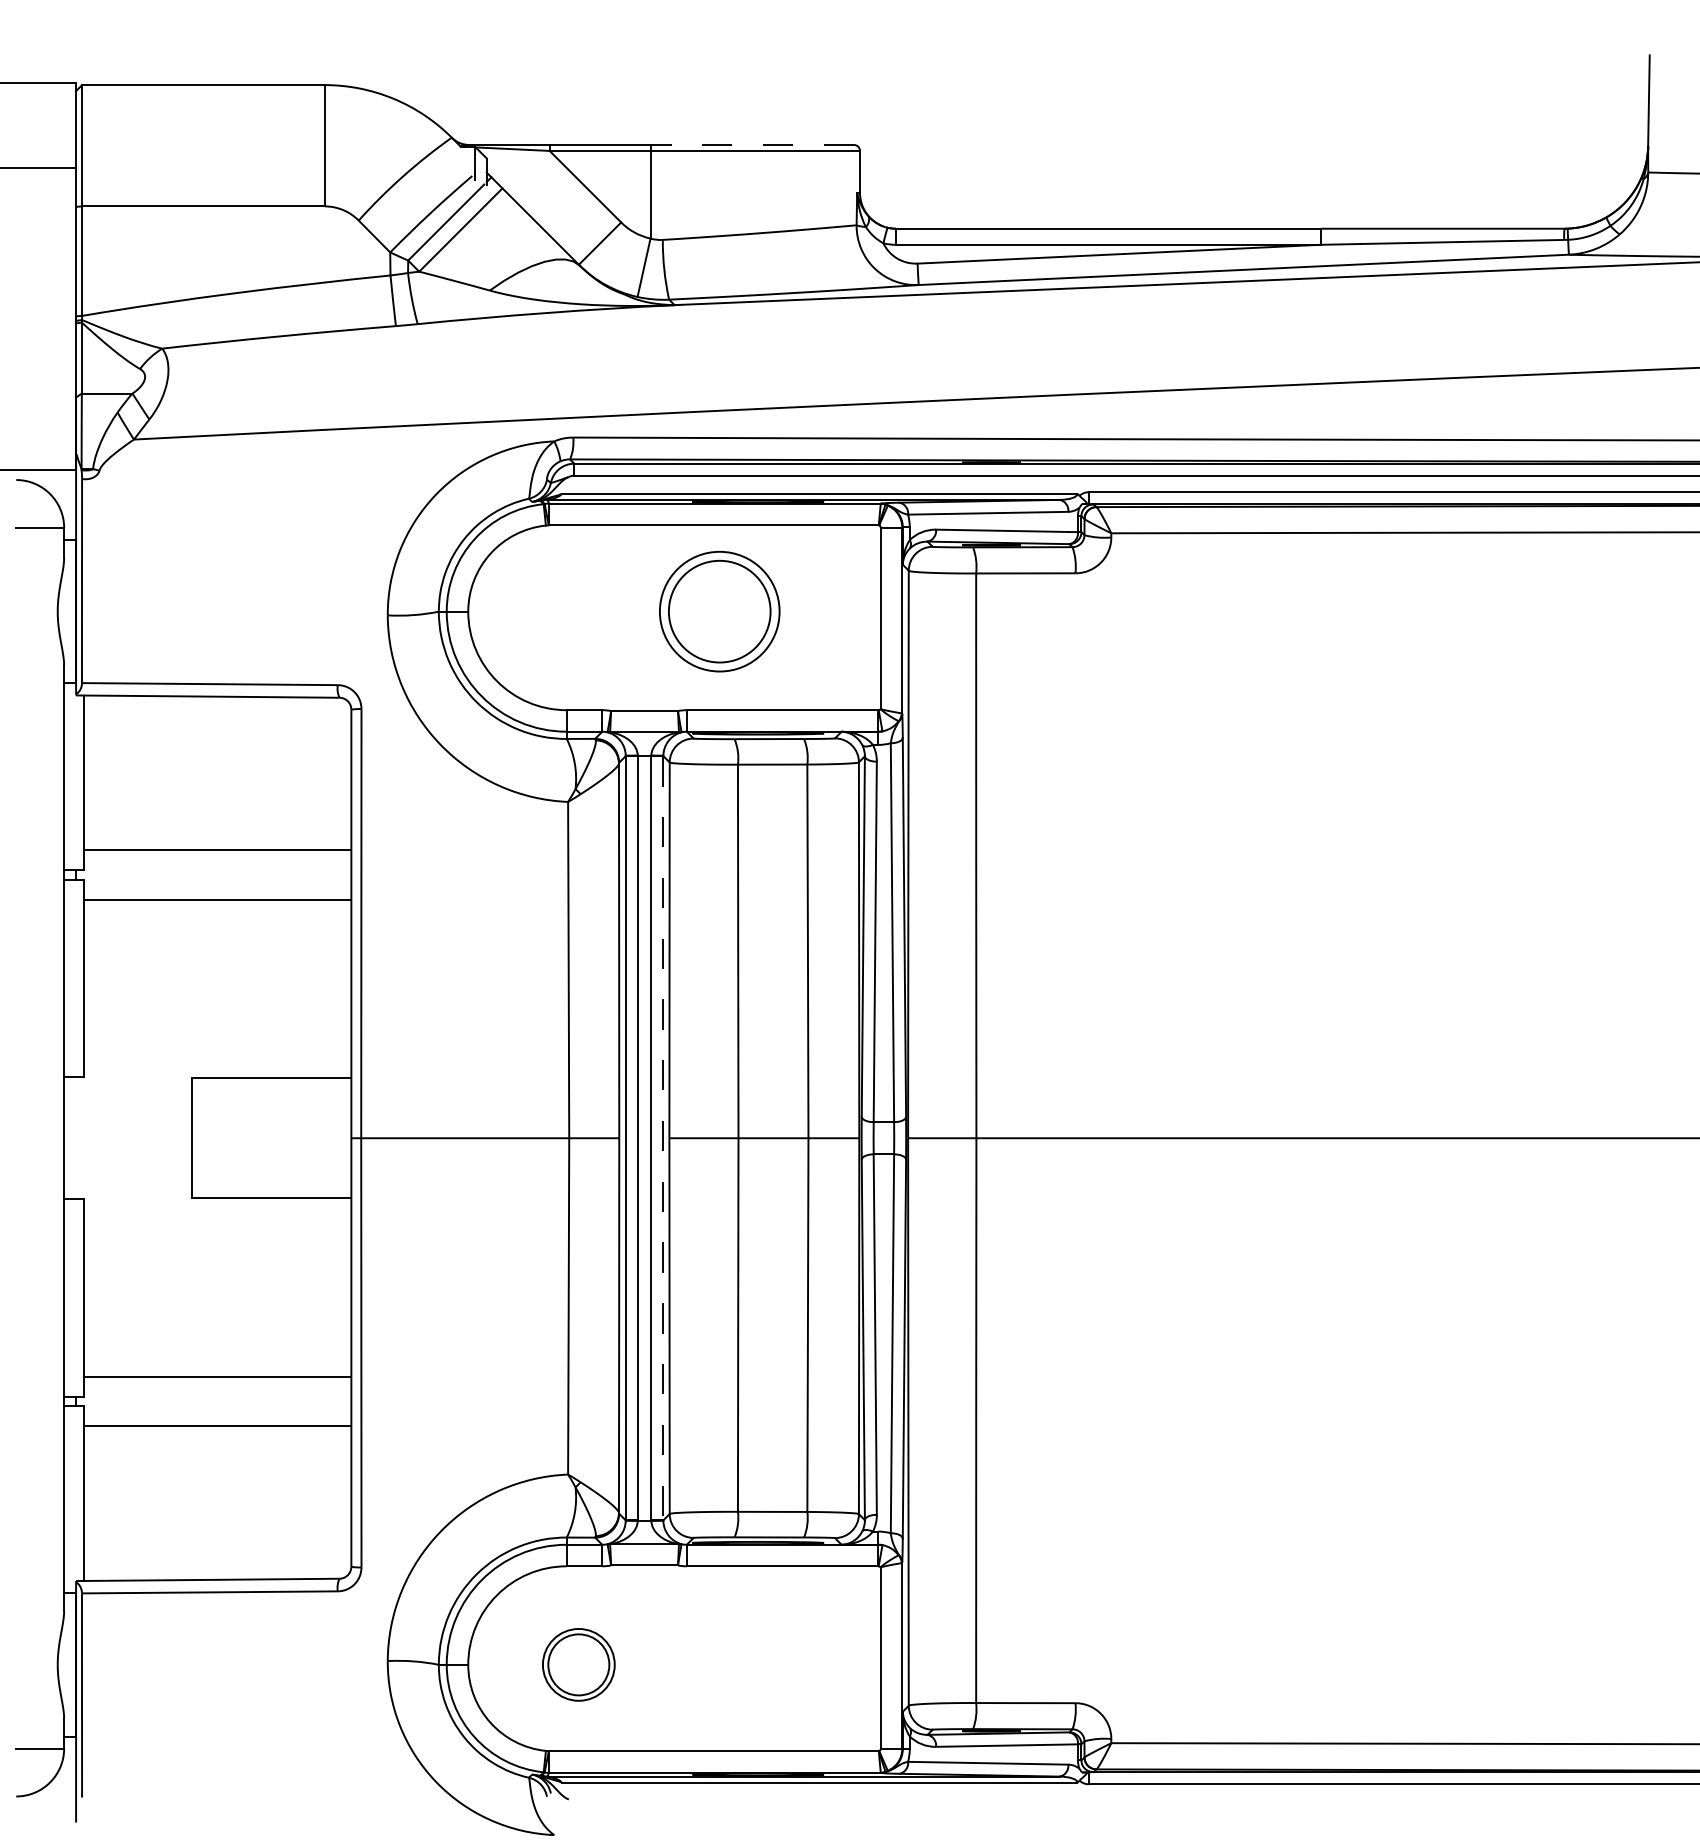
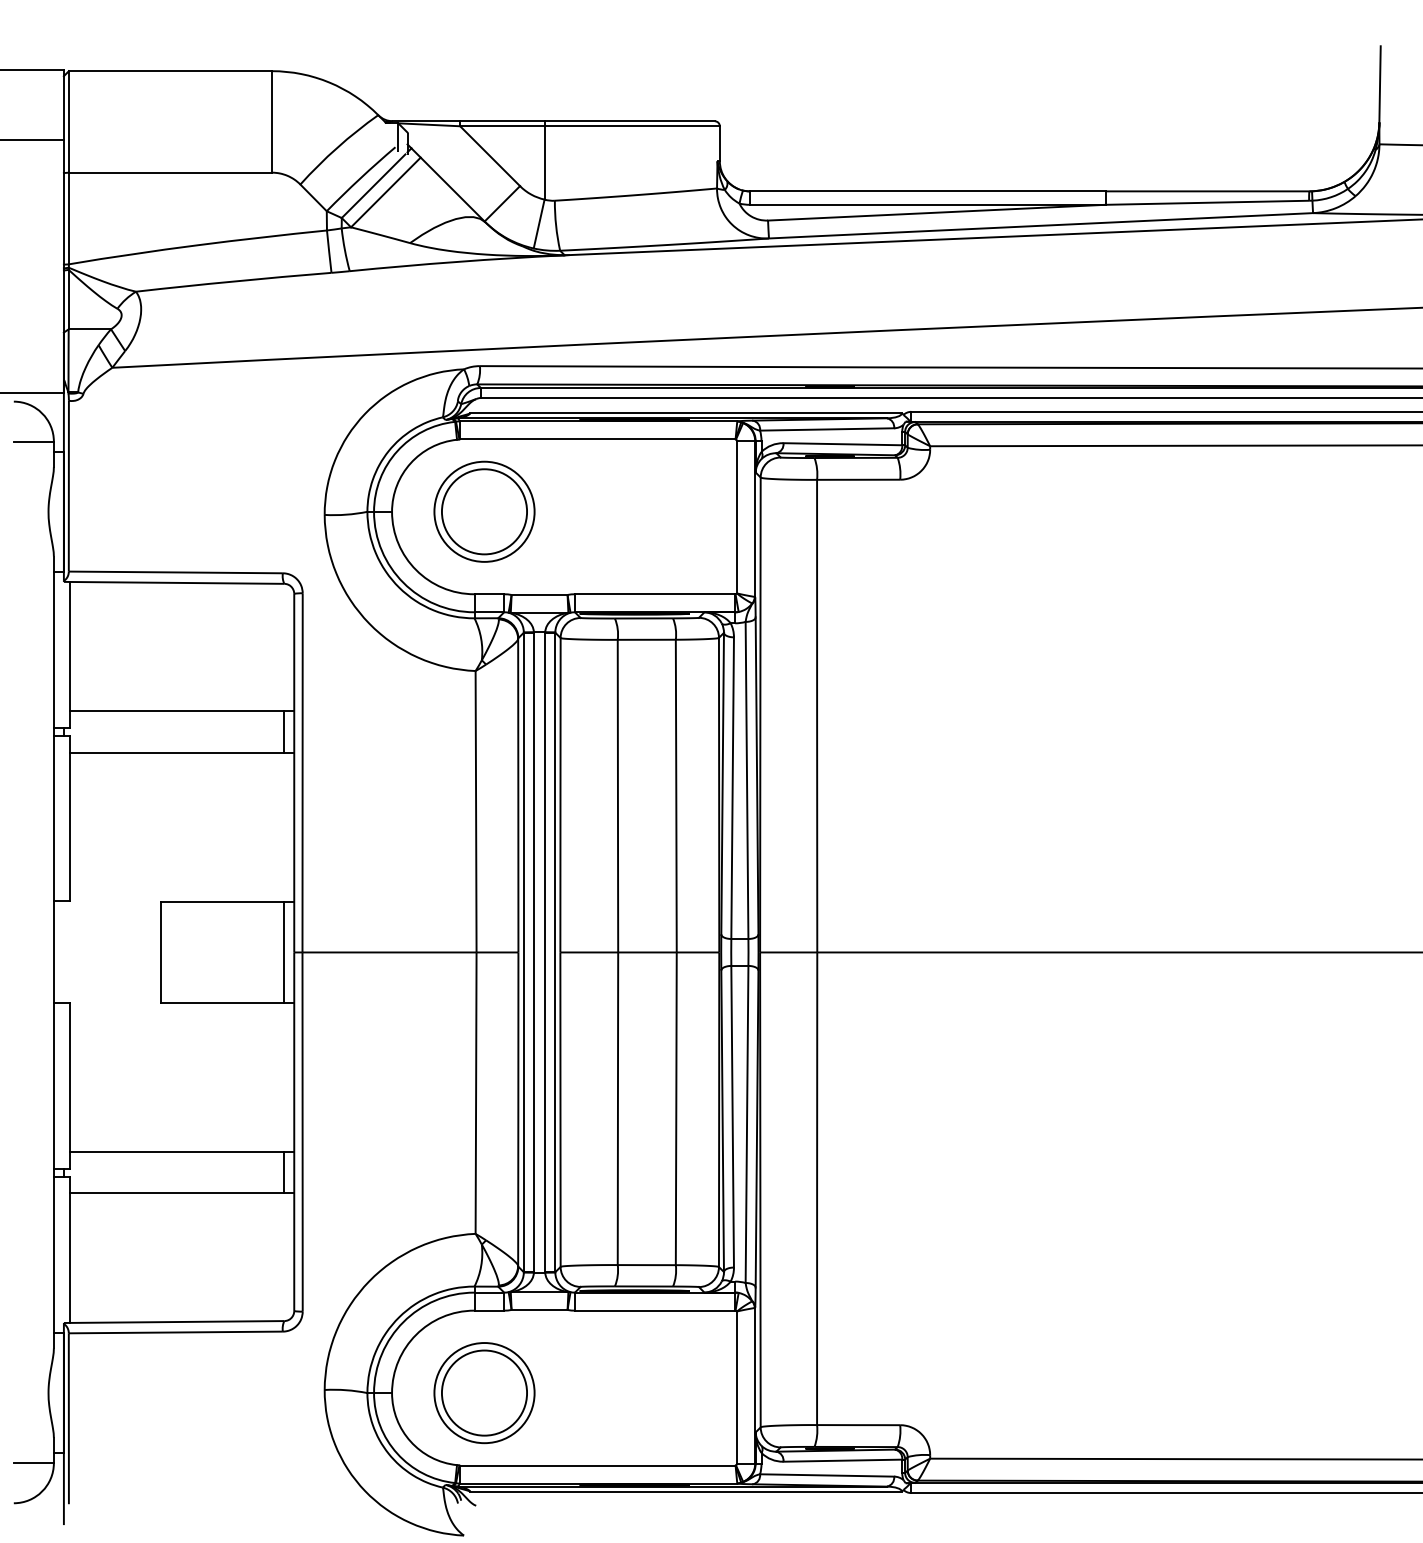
line: (752, 144) -> (629, 120), dashed -> solid
part: (719, 611) -> (484, 511), moved
line: (339, 874) -> (284, 731), added
line: (339, 1138) -> (284, 952), added
line: (663, 1138) -> (555, 952), dashed -> solid
line: (339, 1401) -> (284, 1172), added
part: (578, 1664) -> (484, 1392), size x1.67

